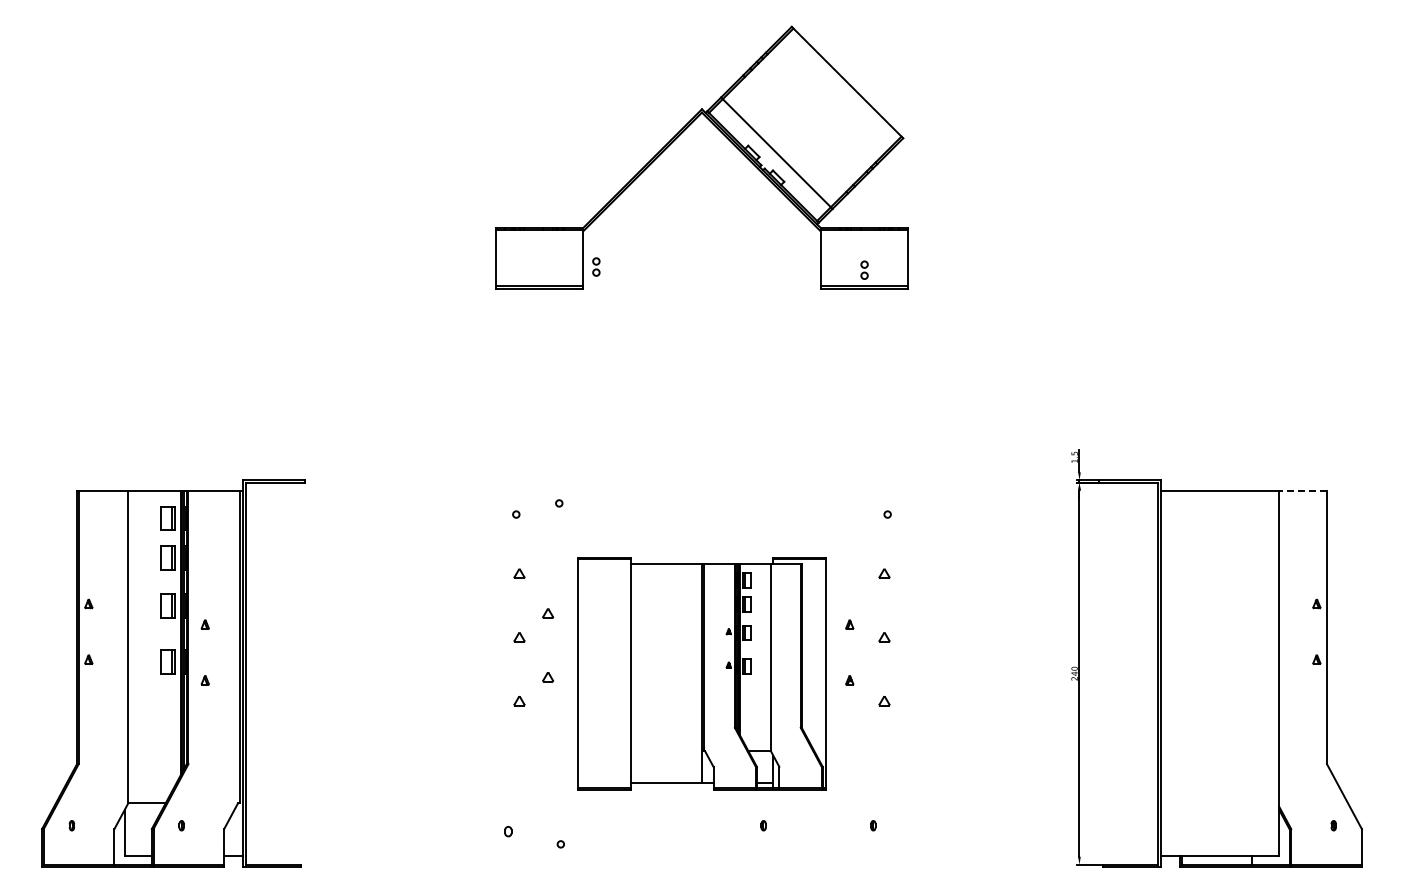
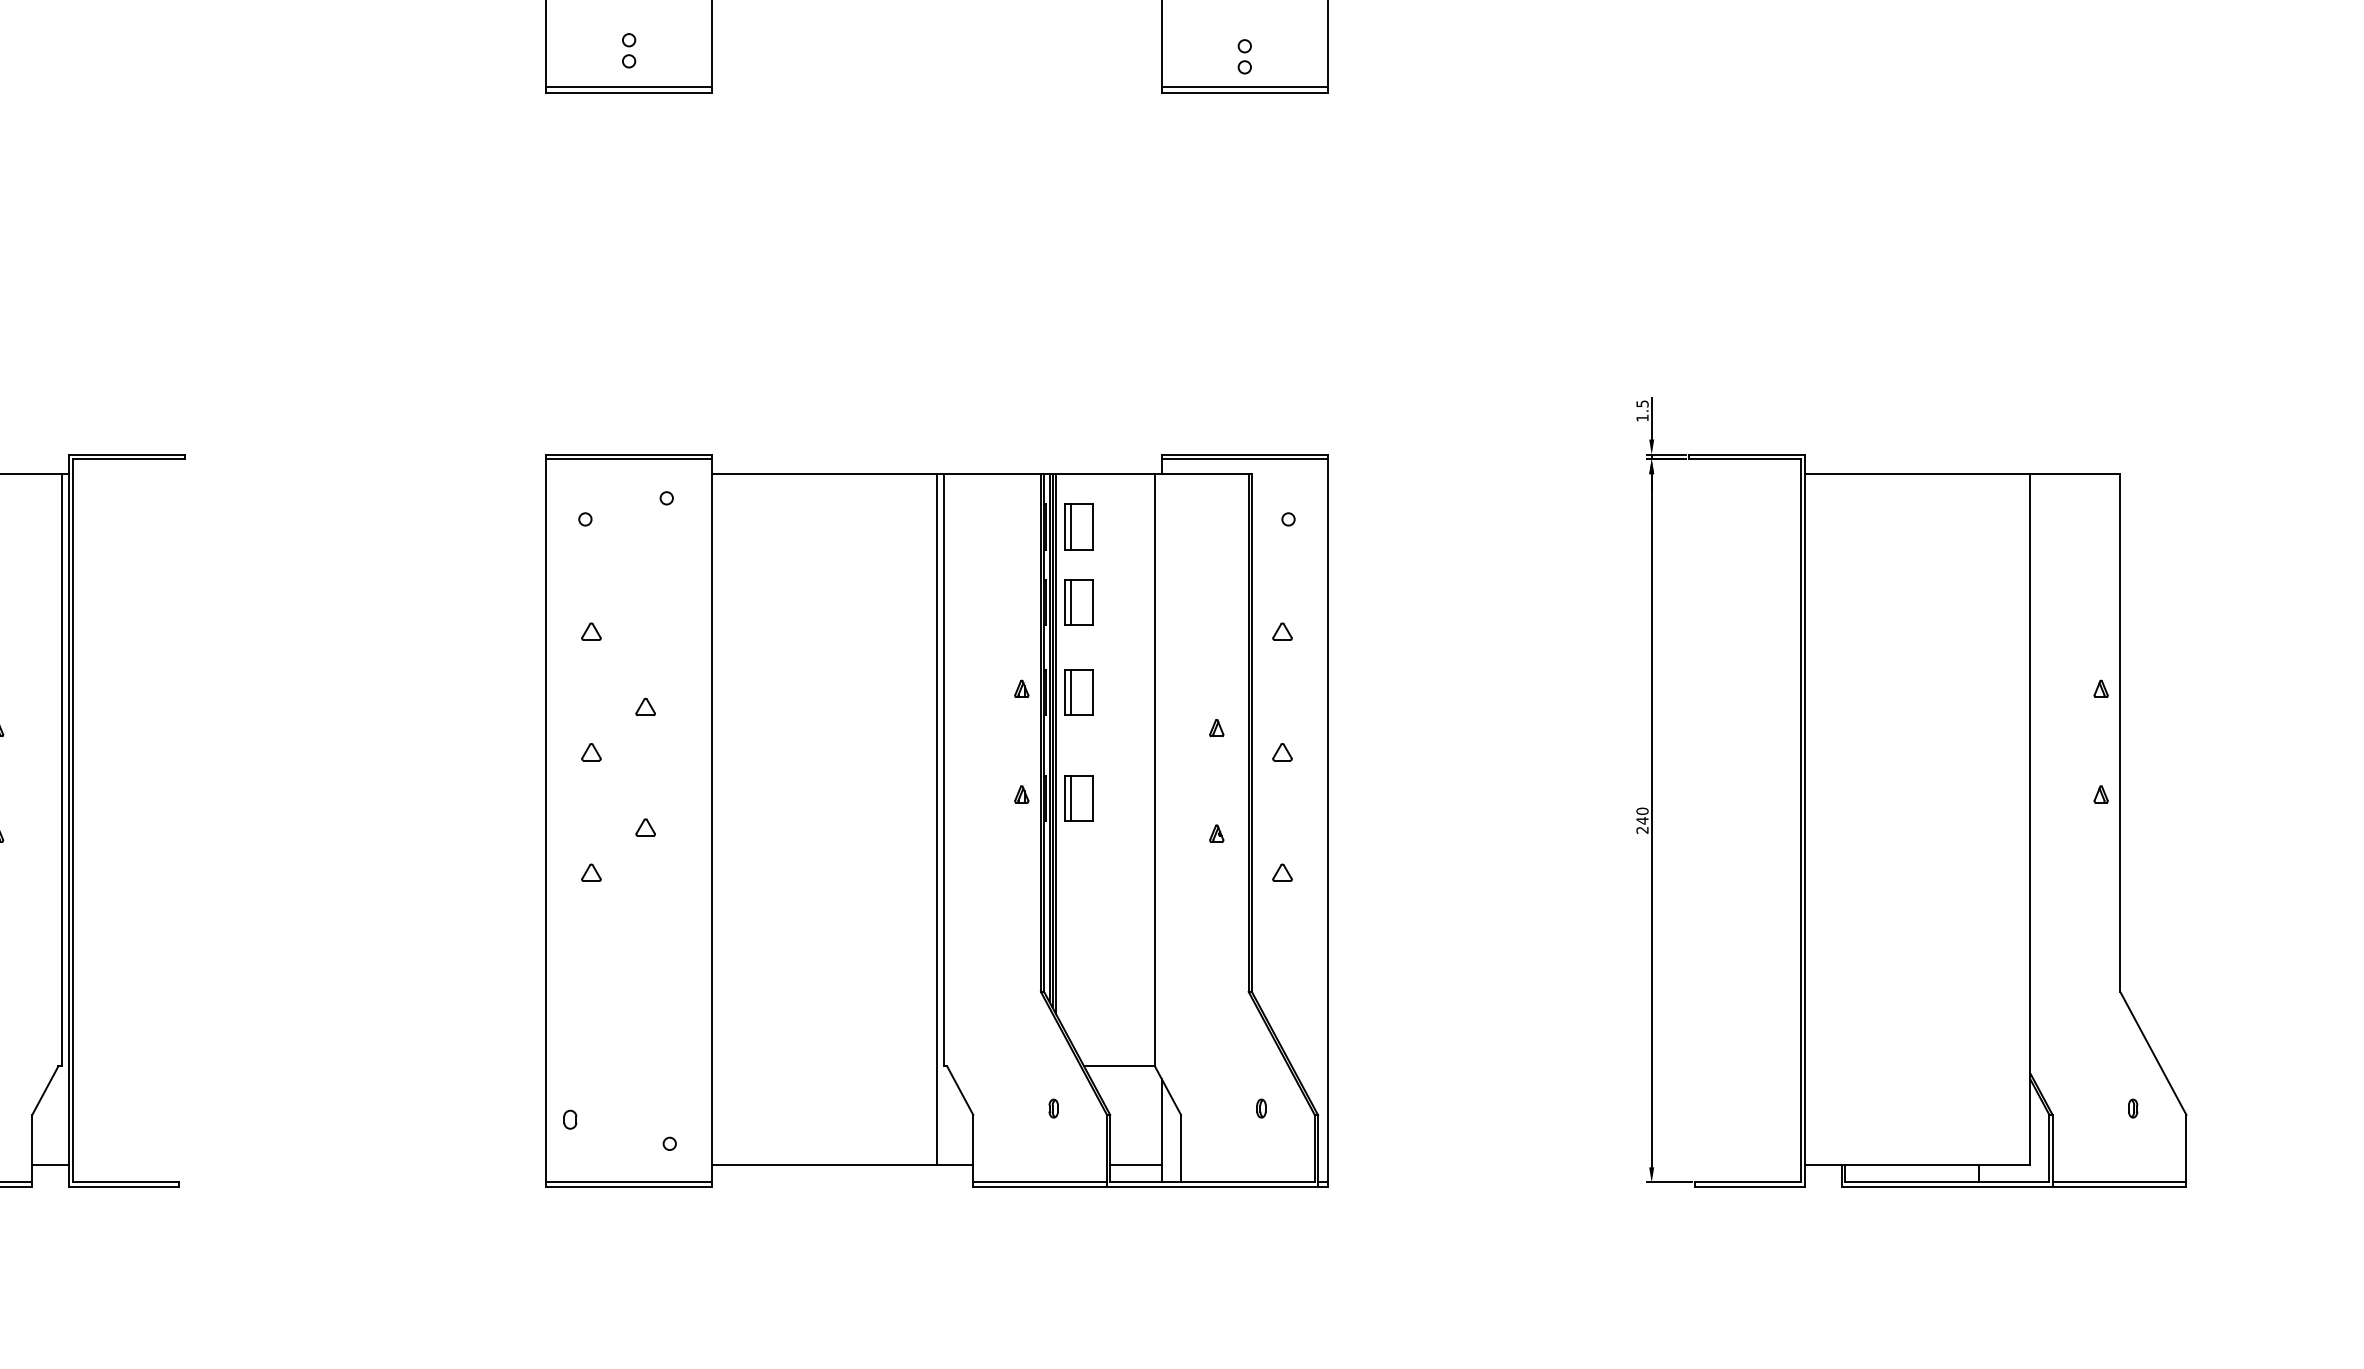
part: (596, 266) -> (629, 49), moved
line: (1303, 490) -> (2075, 473), dashed -> solid
part: (701, 673) -> (936, 820), size x1.67

